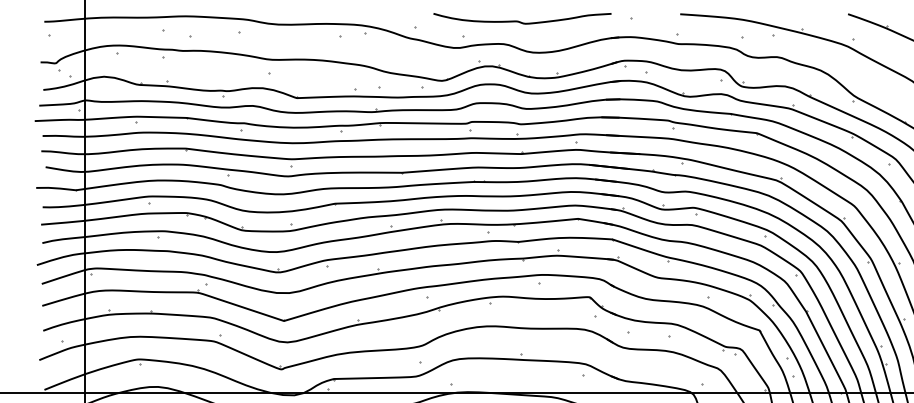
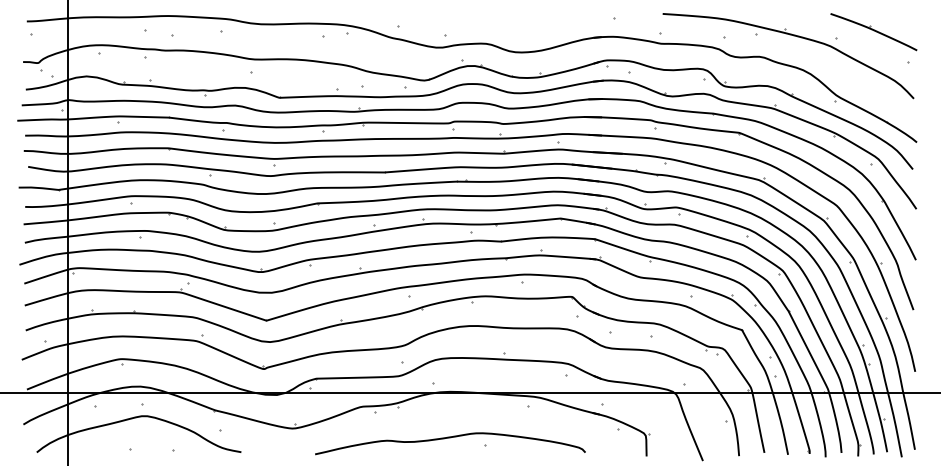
curve: (521, 21) -> (504, 21), removed

